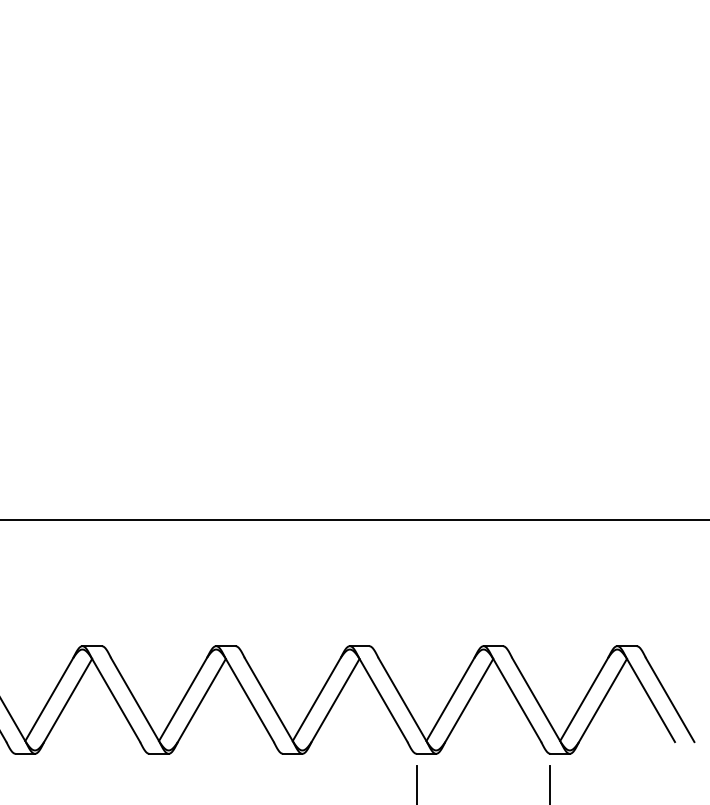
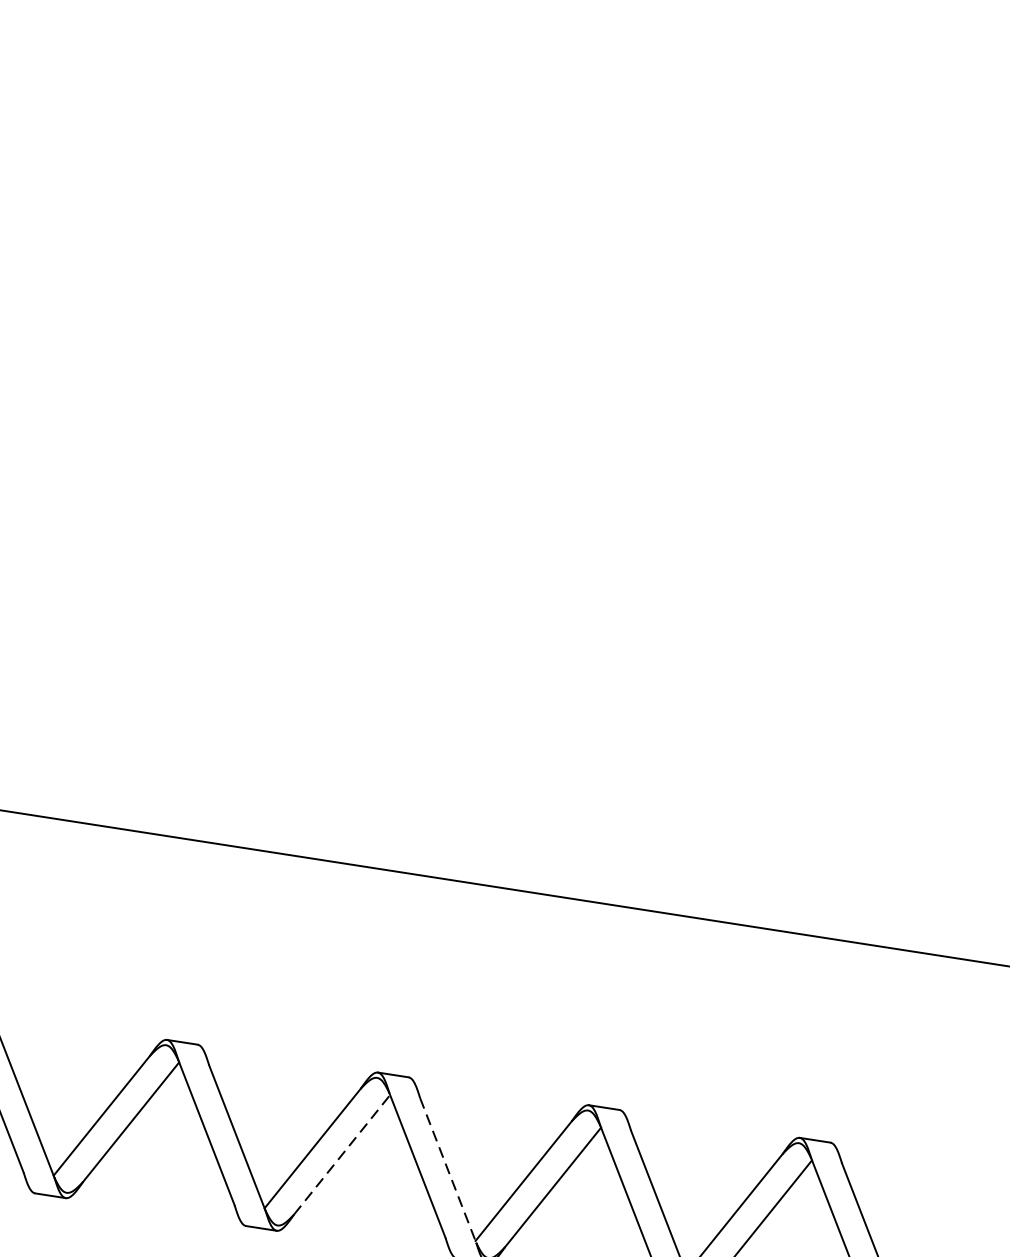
line: (335, 700) -> (342, 1154), solid -> dashed
line: (402, 700) -> (447, 1171), solid -> dashed

